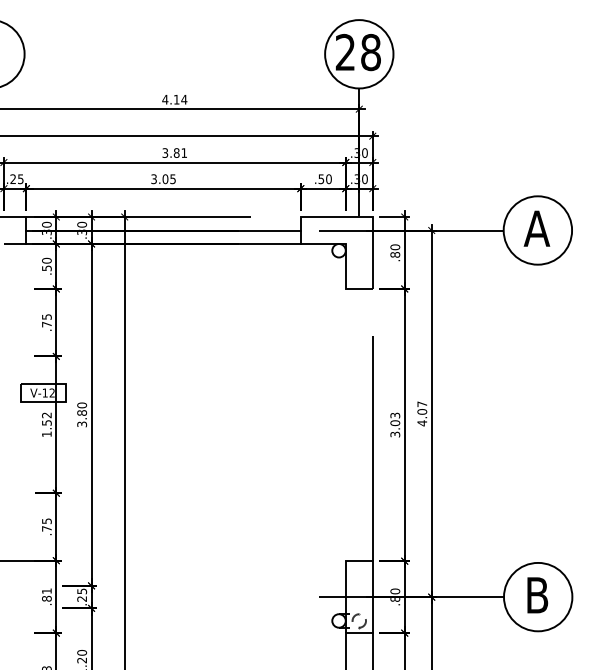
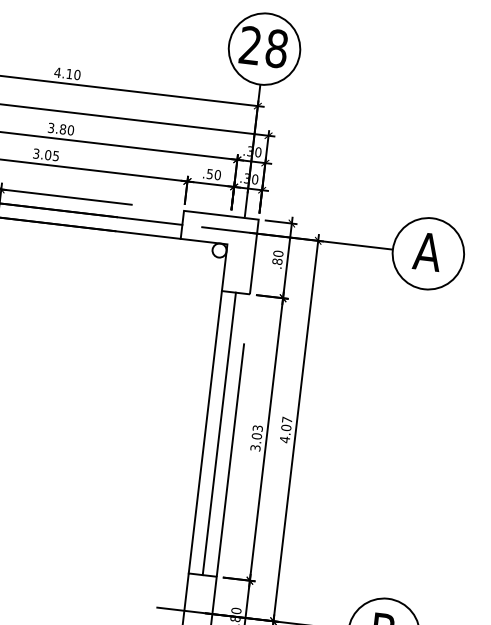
text: (184, 99) -> (77, 74), 4.14 -> 4.10
text: (184, 152) -> (71, 129), 3.81 -> 3.80
line: (345, 424) -> (205, 431), added
line: (359, 424) -> (219, 433), added

